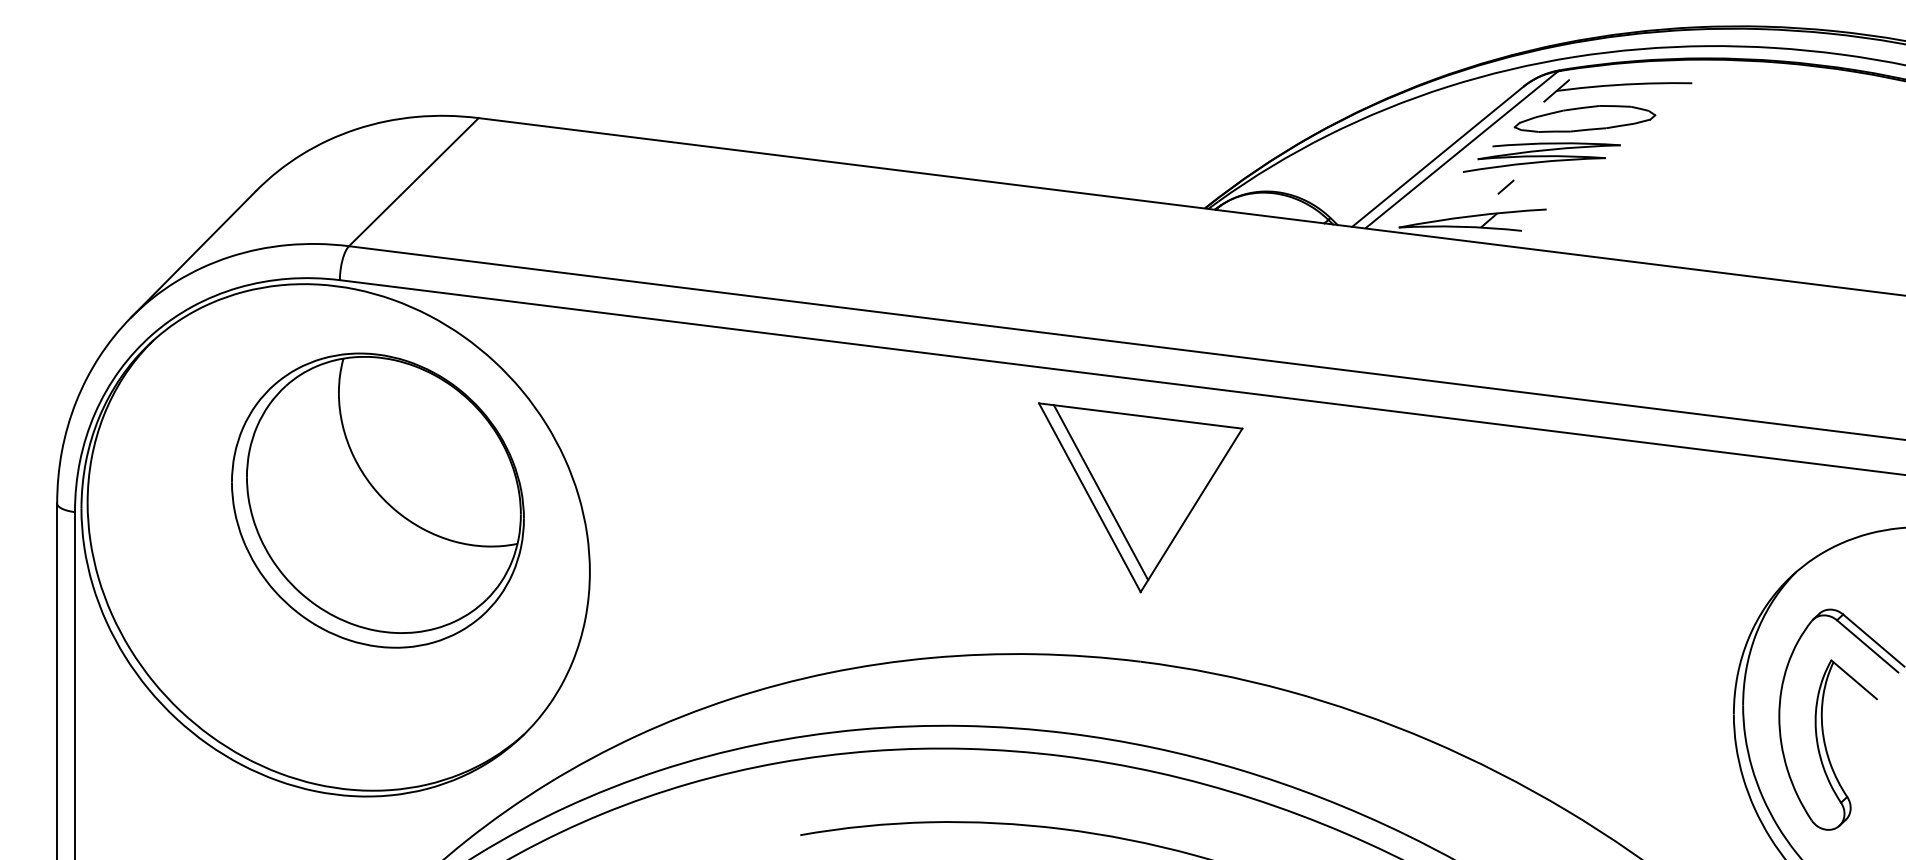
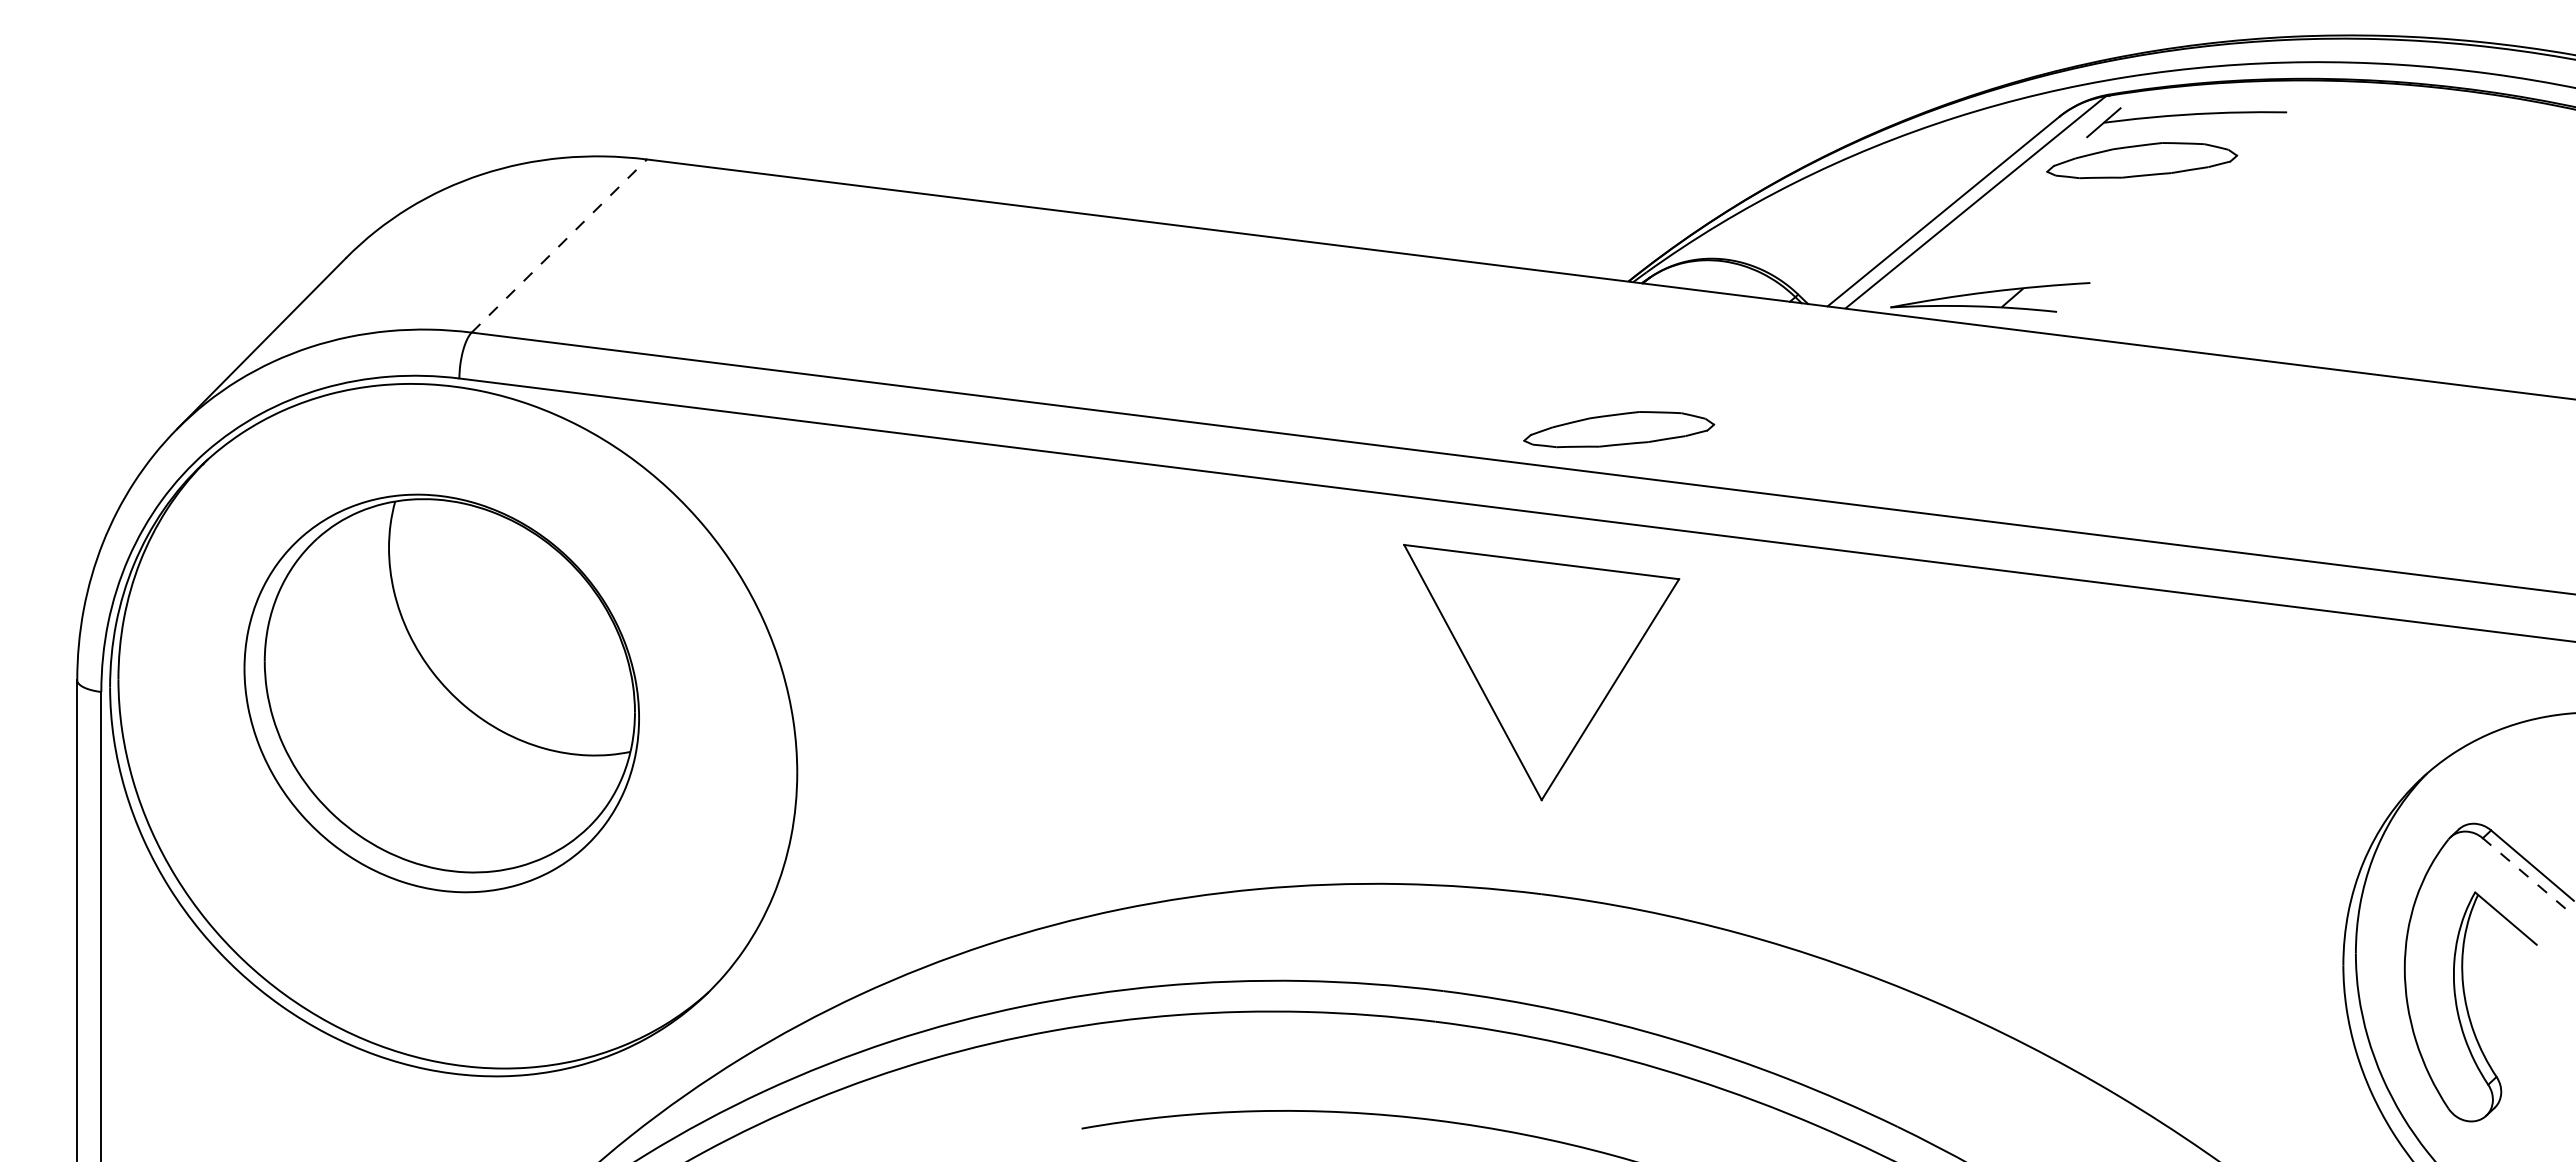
part: (1541, 157) -> (2083, 212), removed
line: (413, 181) -> (559, 245), solid -> dashed
line: (1506, 186) -> (2035, 252), removed
part: (1198, 317) -> (1619, 429), added
line: (1100, 492) -> (1487, 665), removed
part: (377, 500) -> (441, 693), moved
line: (1867, 646) -> (2523, 873), solid -> dashed

